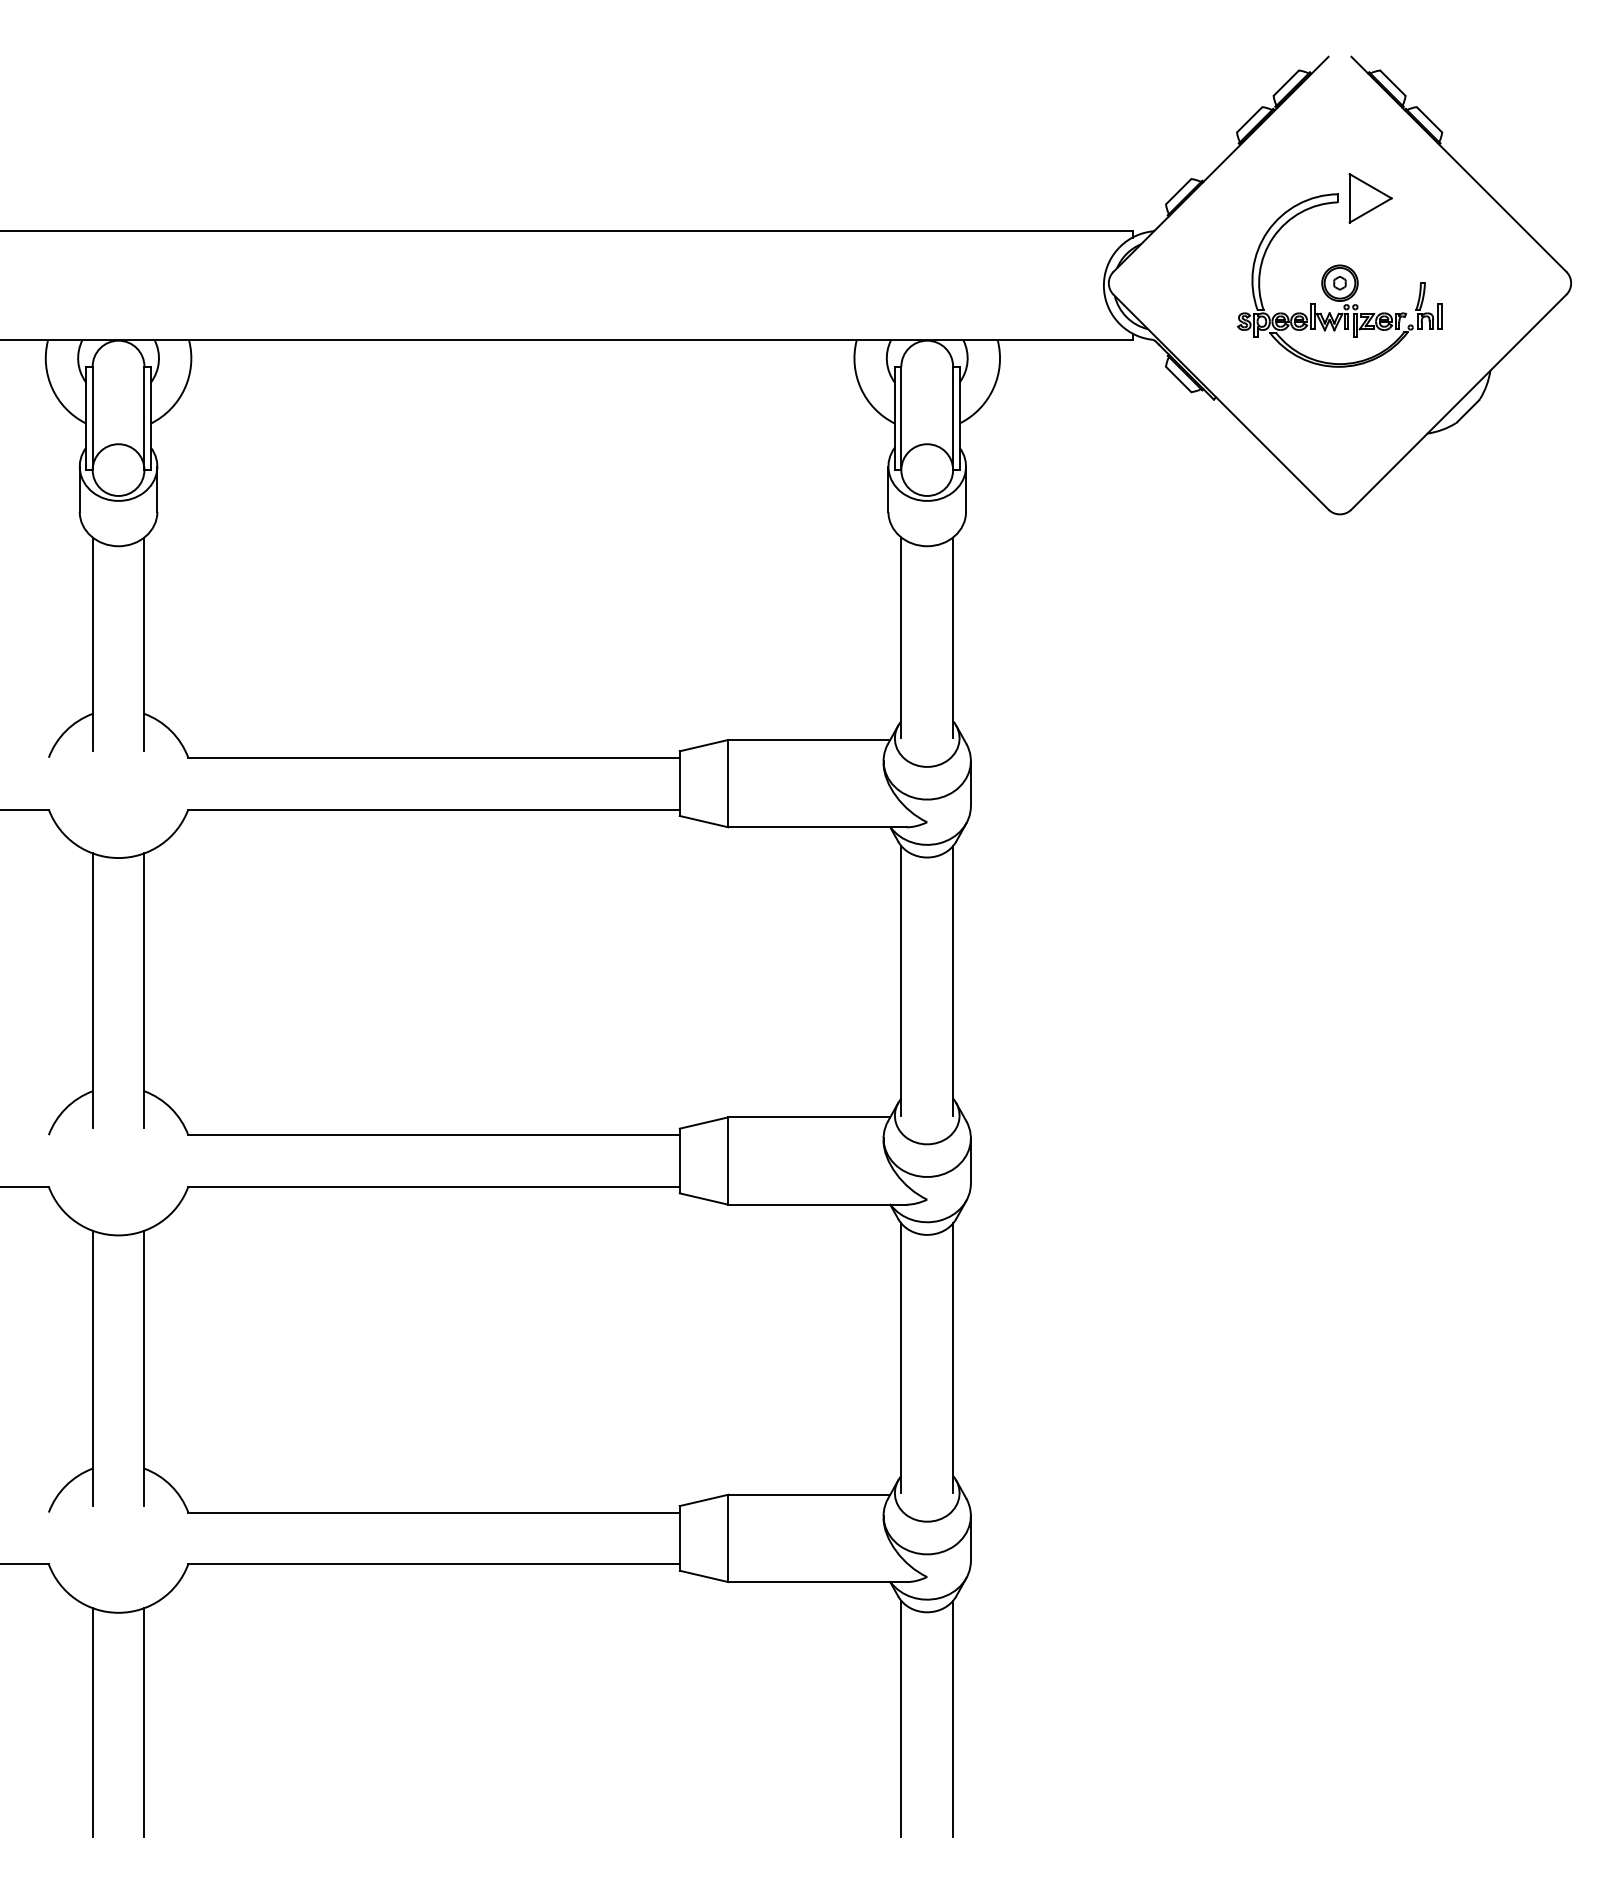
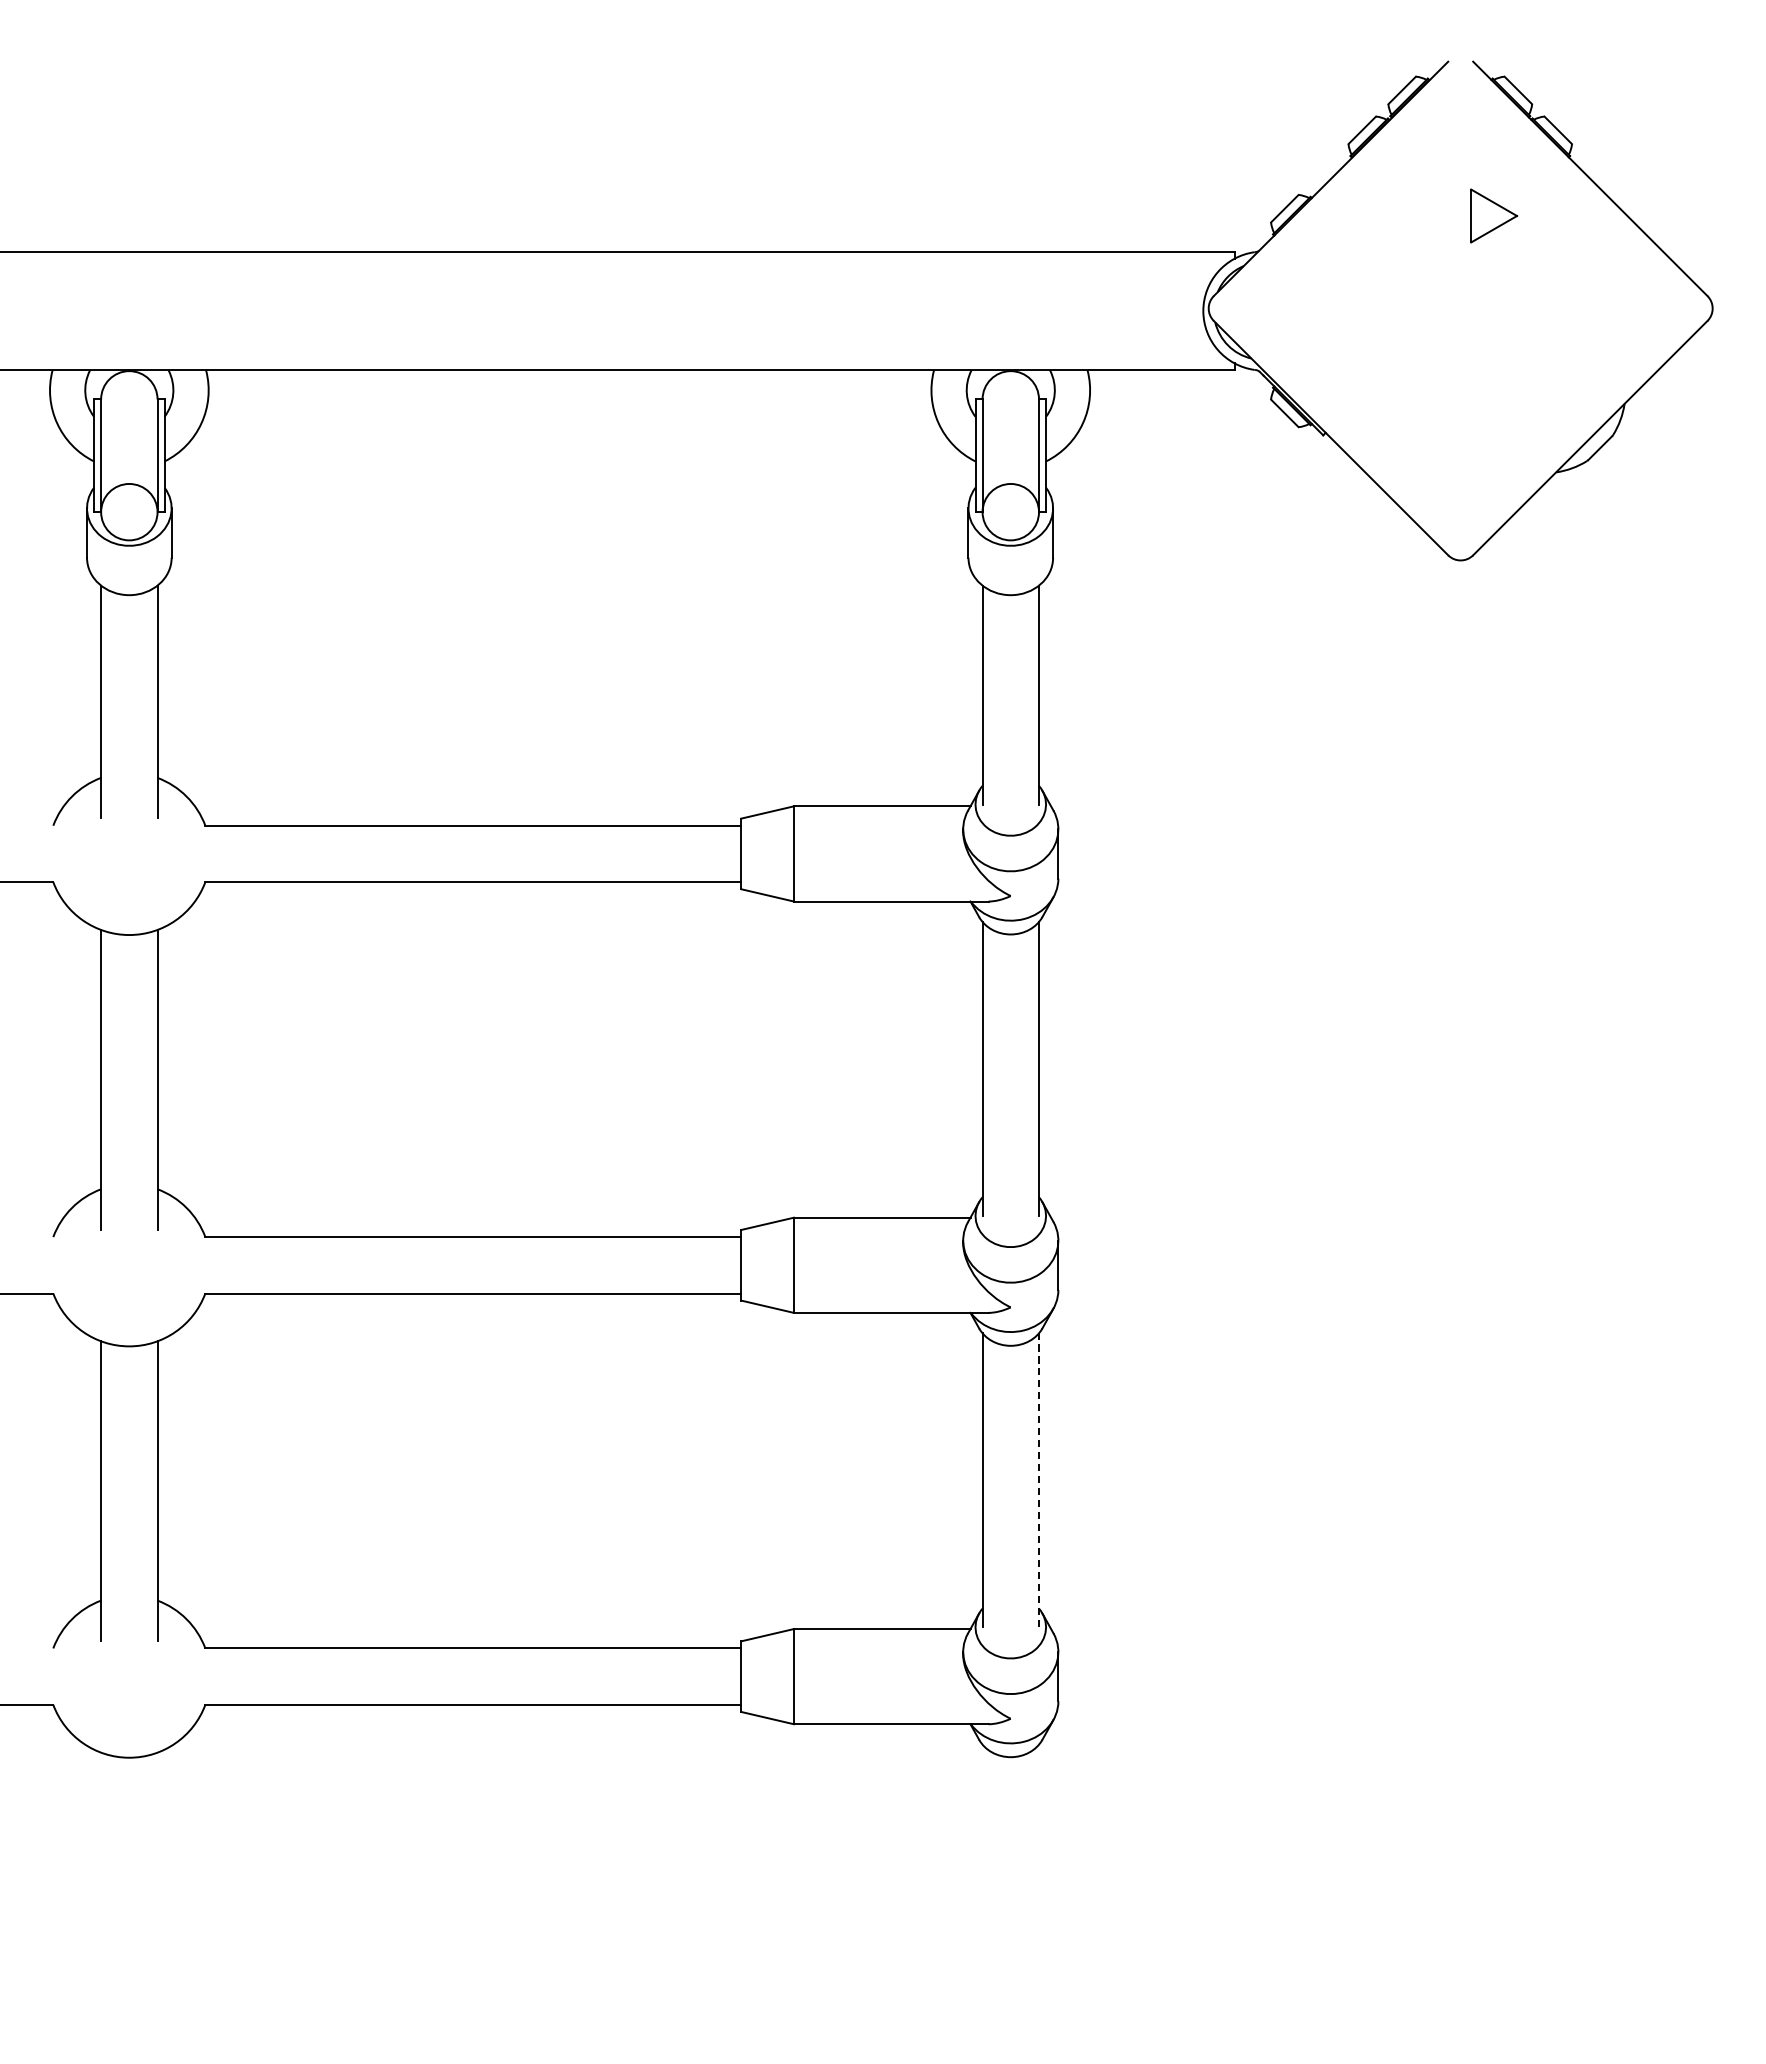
part: (1339, 280) -> (1460, 305), removed
line: (953, 1358) -> (1039, 1480), solid -> dashed
line: (901, 1718) -> (982, 1872), removed
line: (953, 1718) -> (1039, 1872), removed
line: (92, 1722) -> (100, 1877), removed
line: (144, 1722) -> (157, 1877), removed

